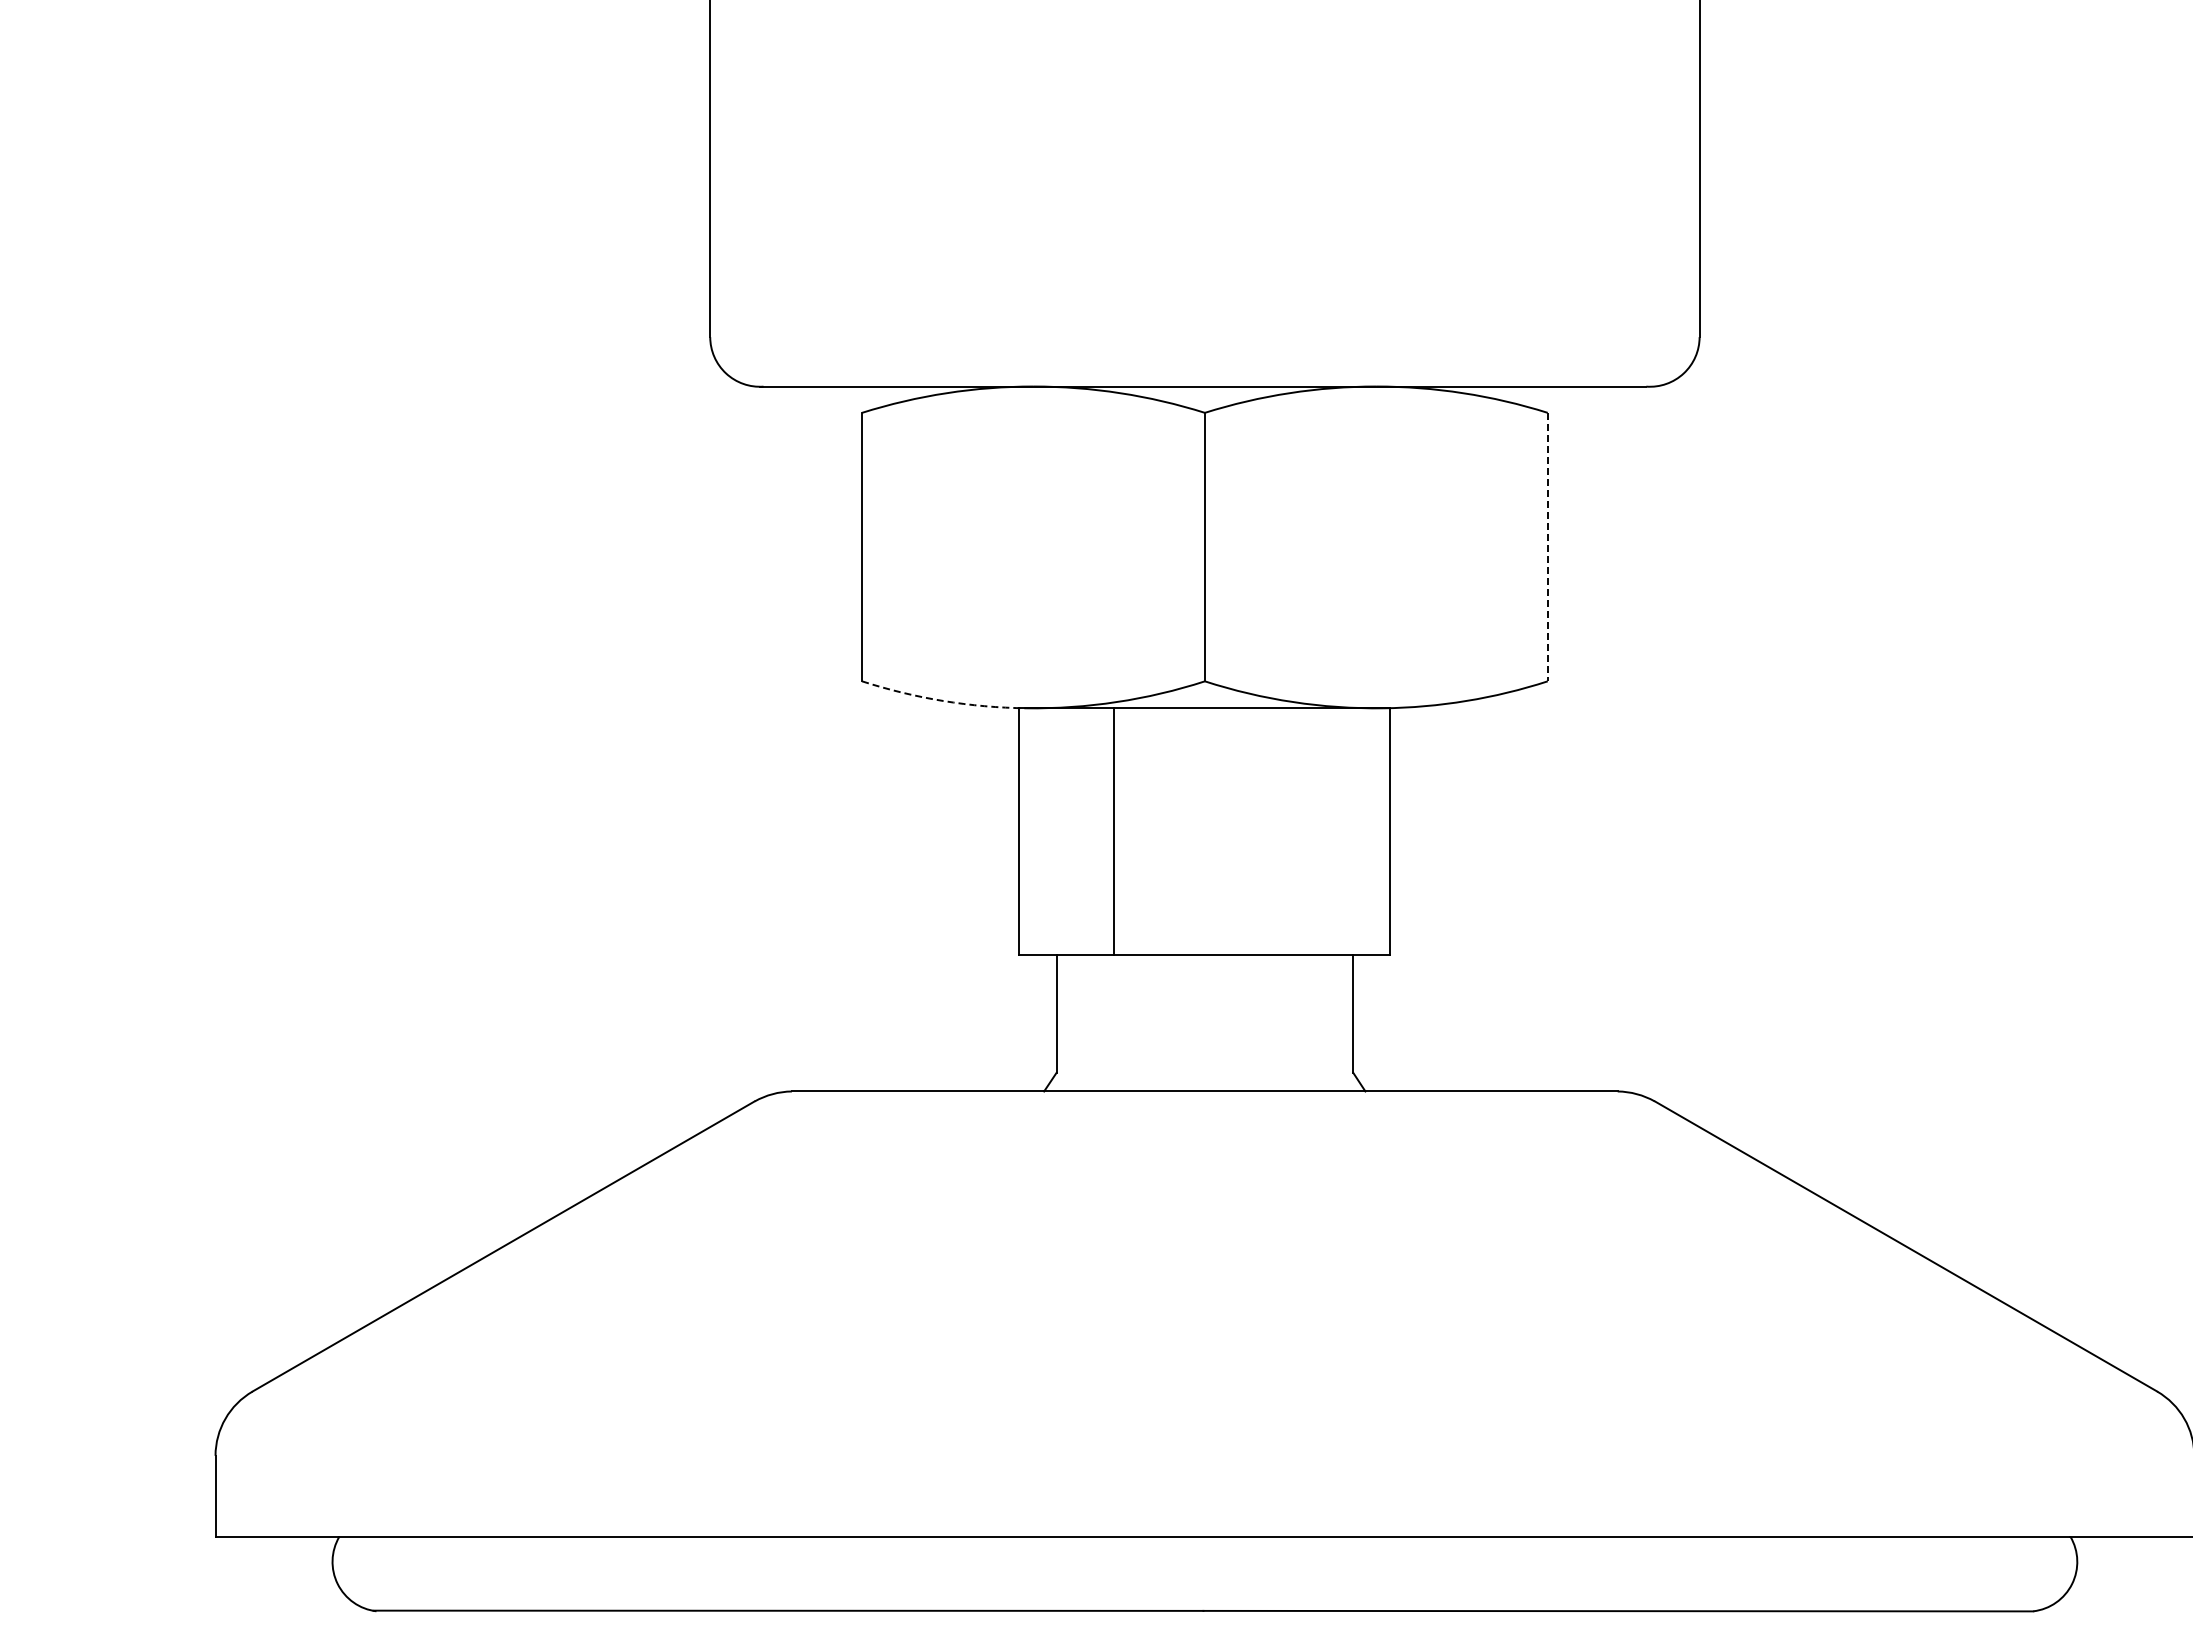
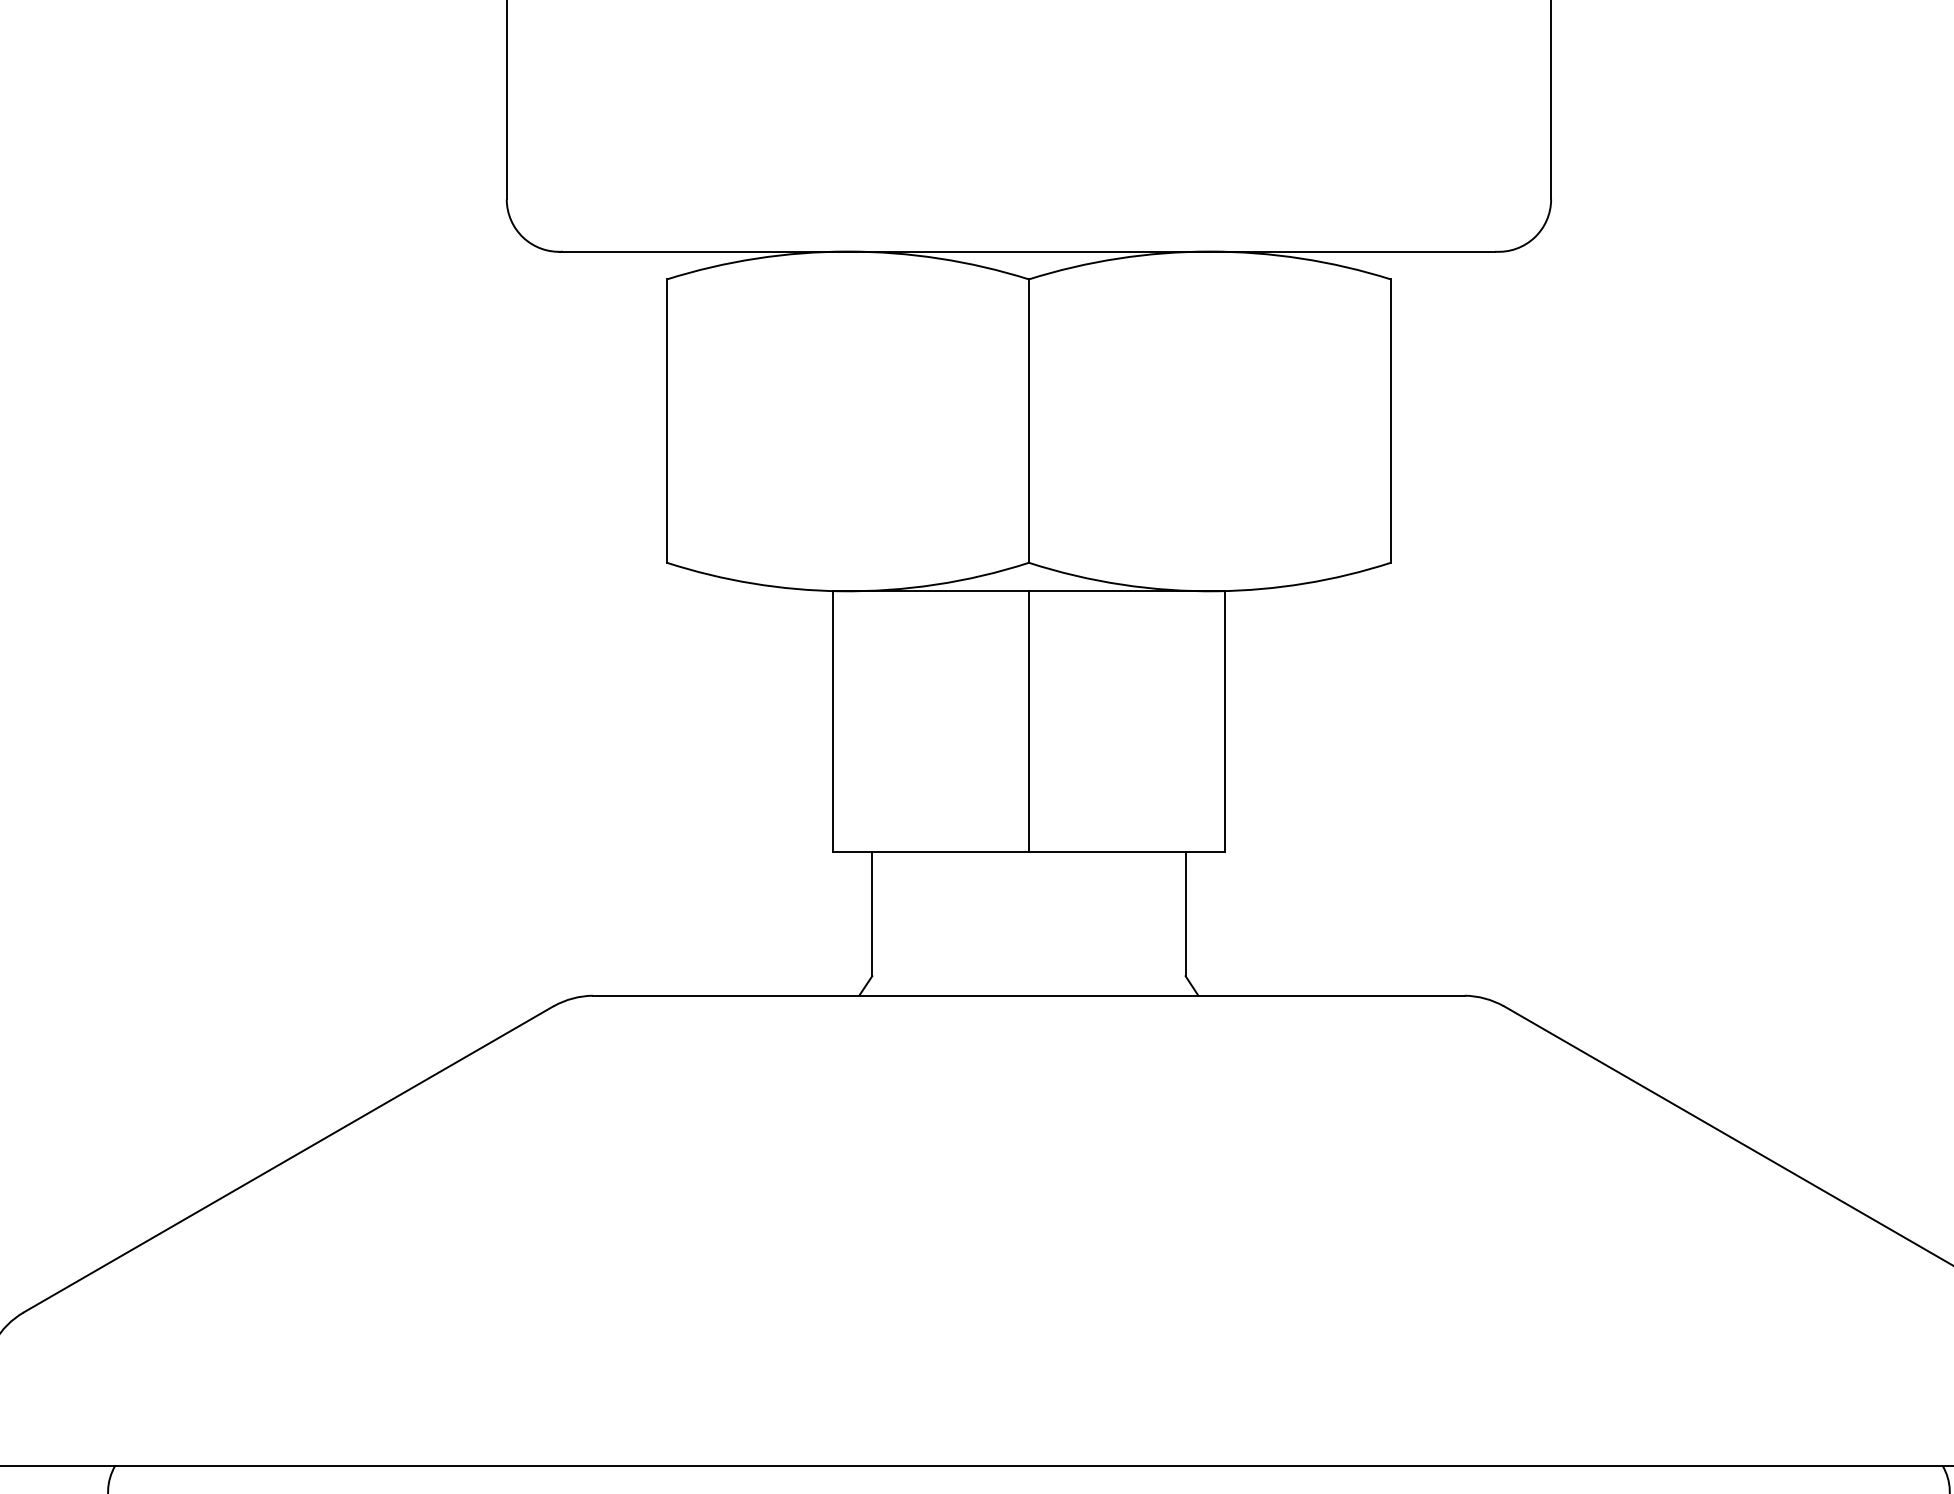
line: (1547, 547) -> (1390, 421), dashed -> solid
arc: (943, 700) -> (752, 583), dashed -> solid
line: (1113, 831) -> (1028, 721), moved

